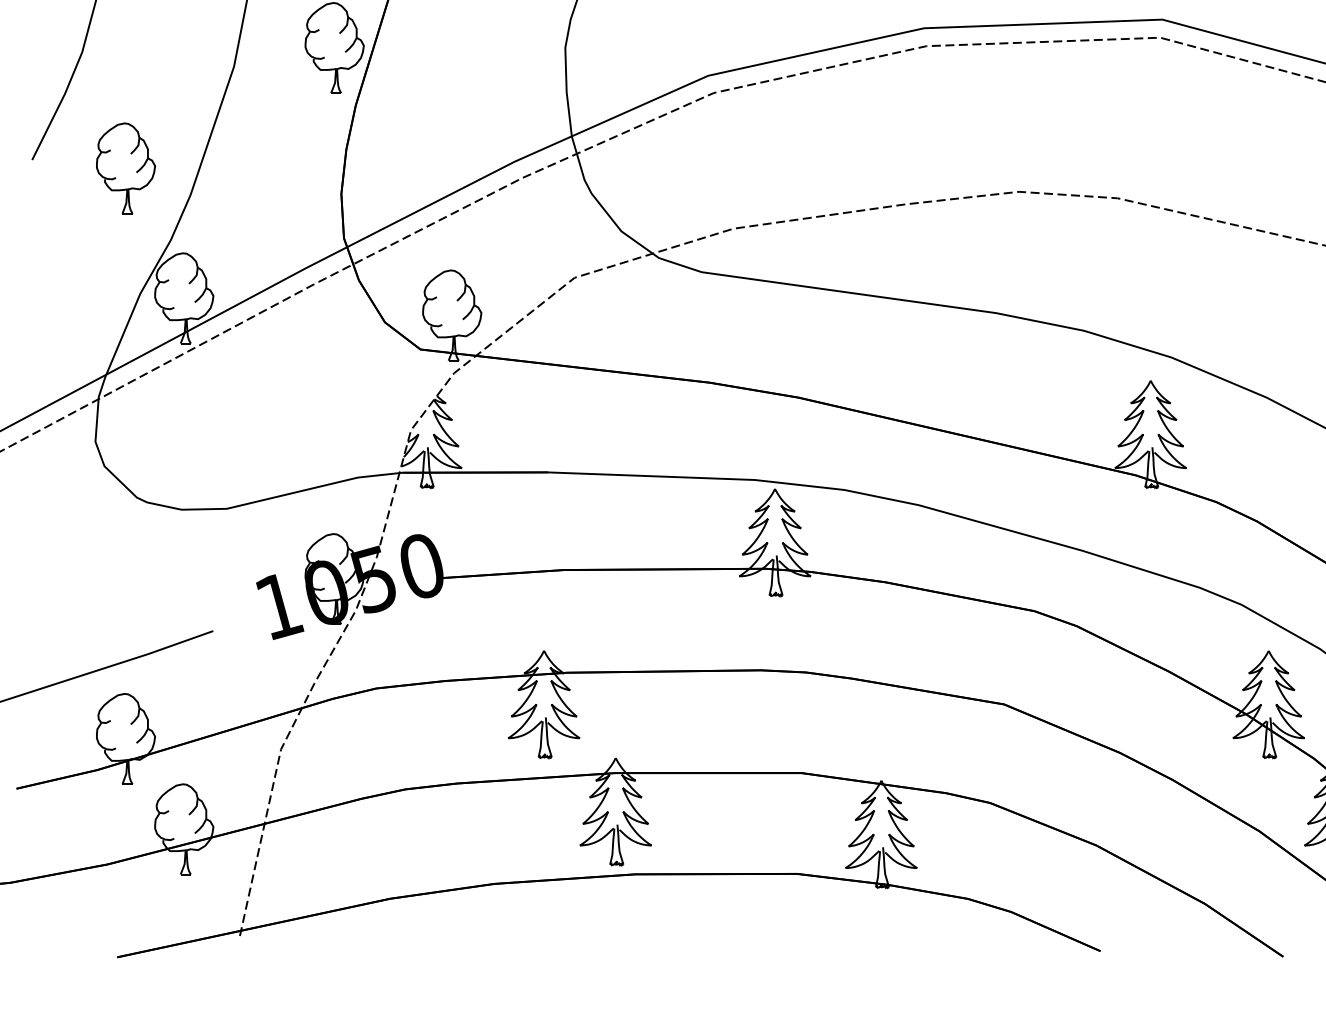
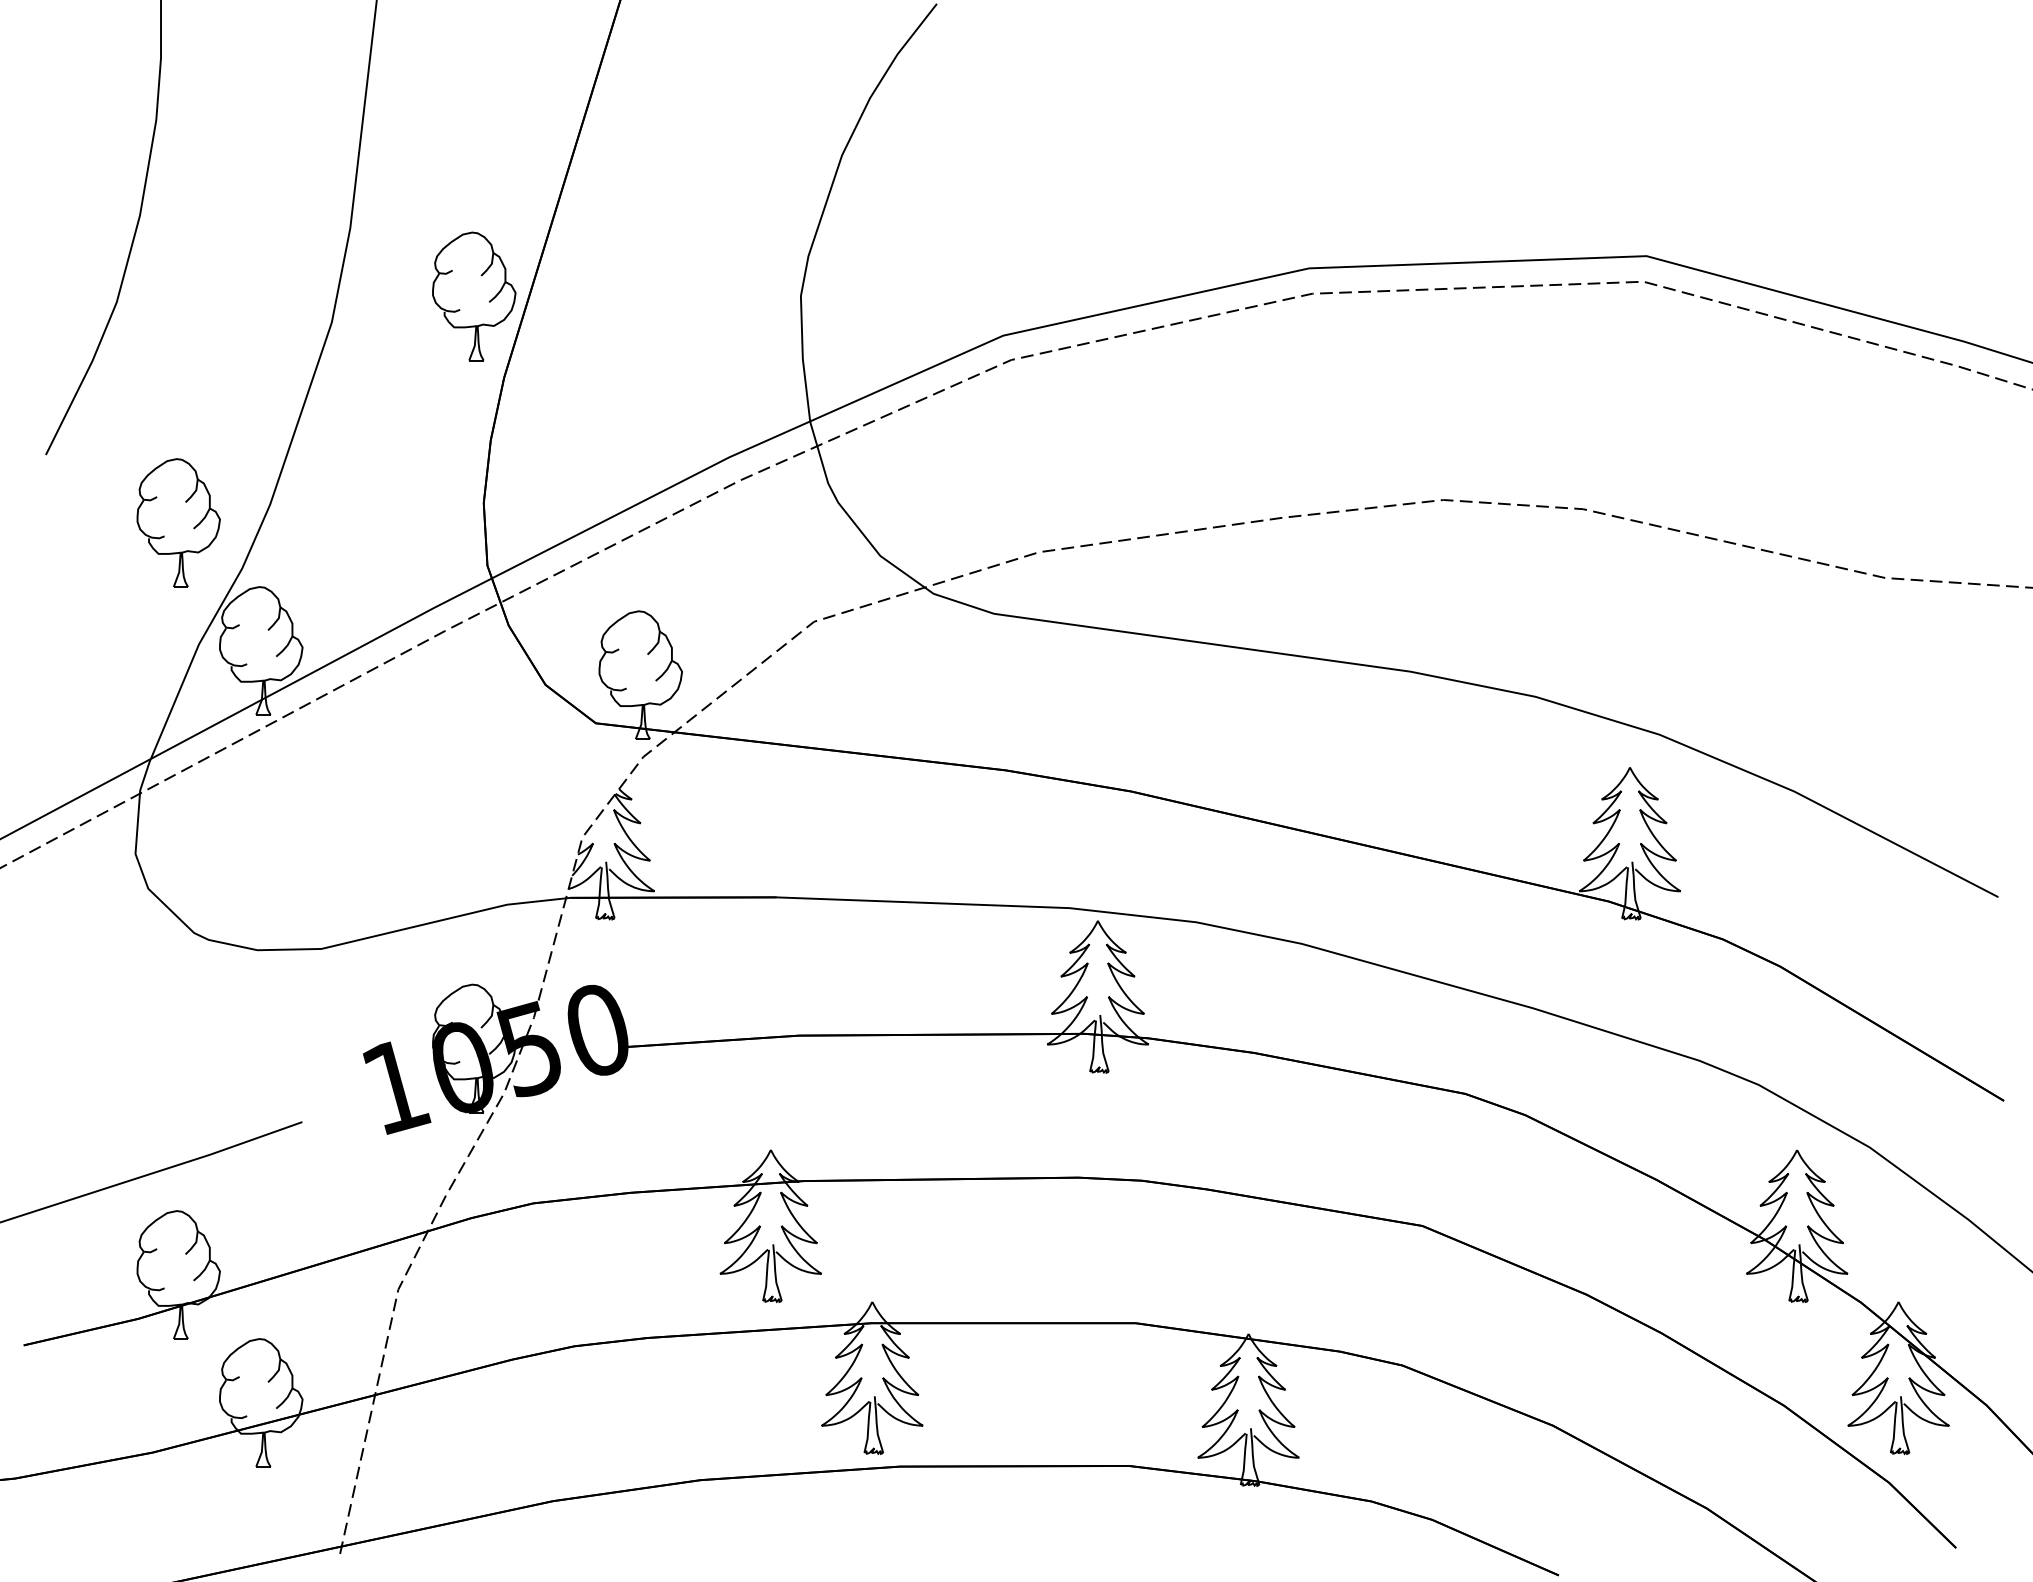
part: (125, 168) -> (178, 522), moved

